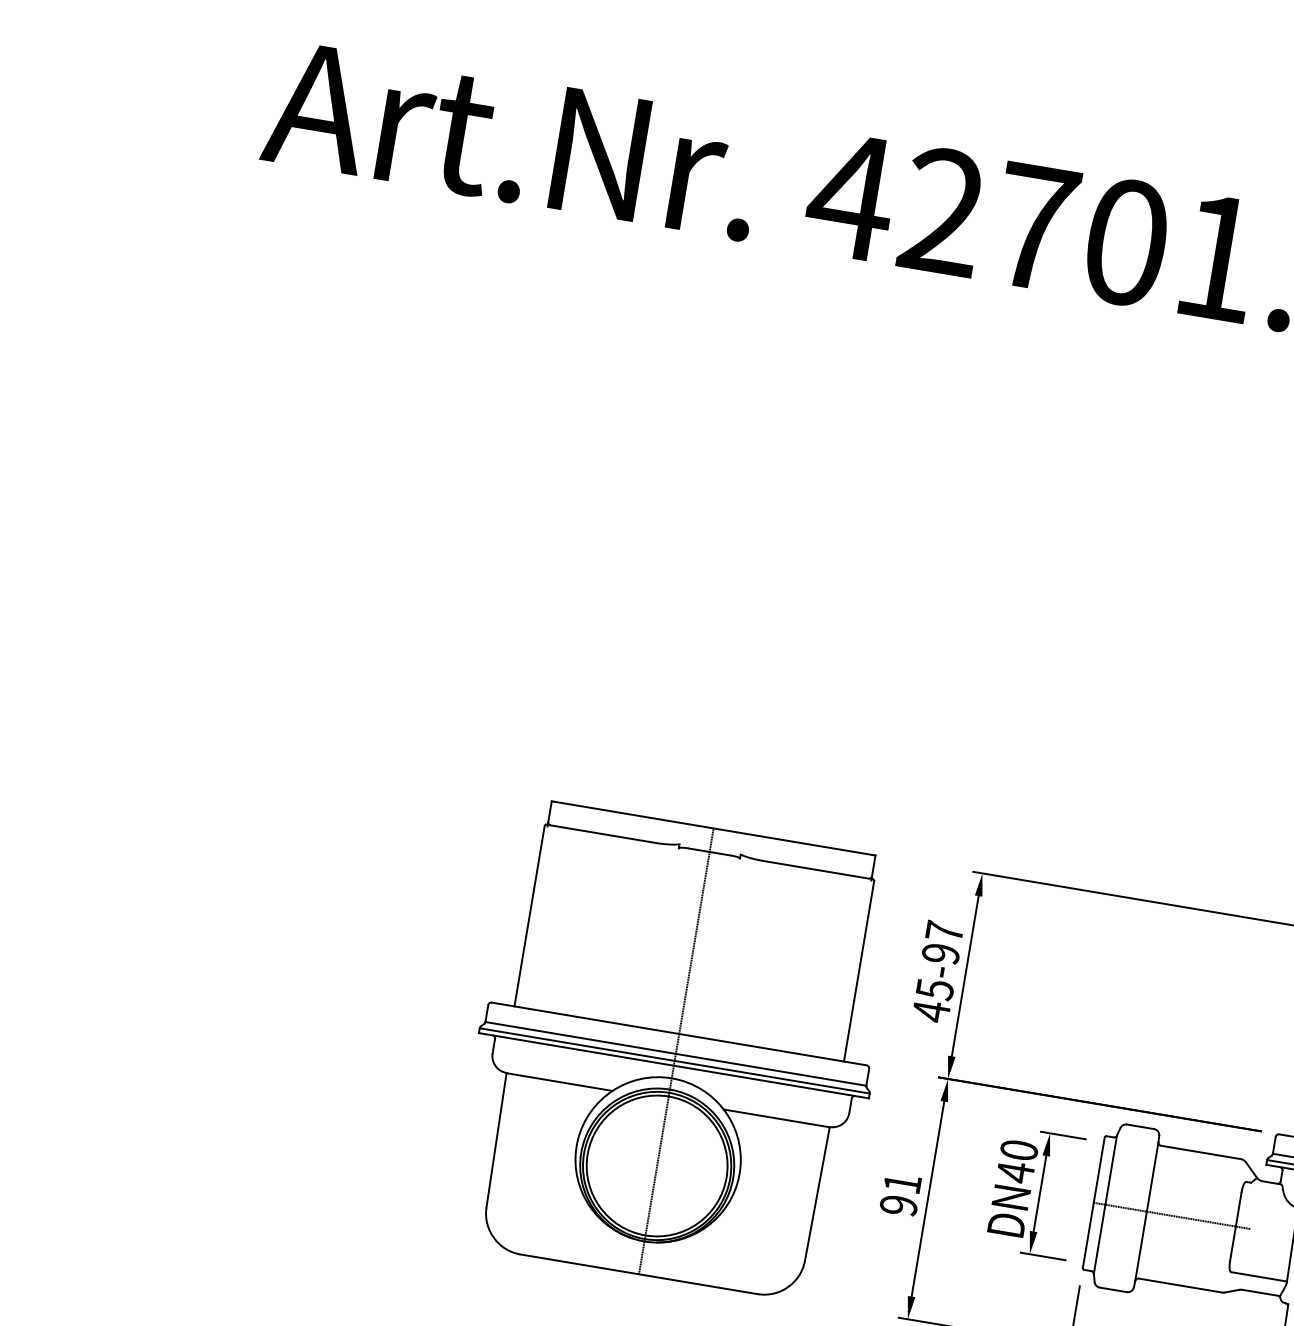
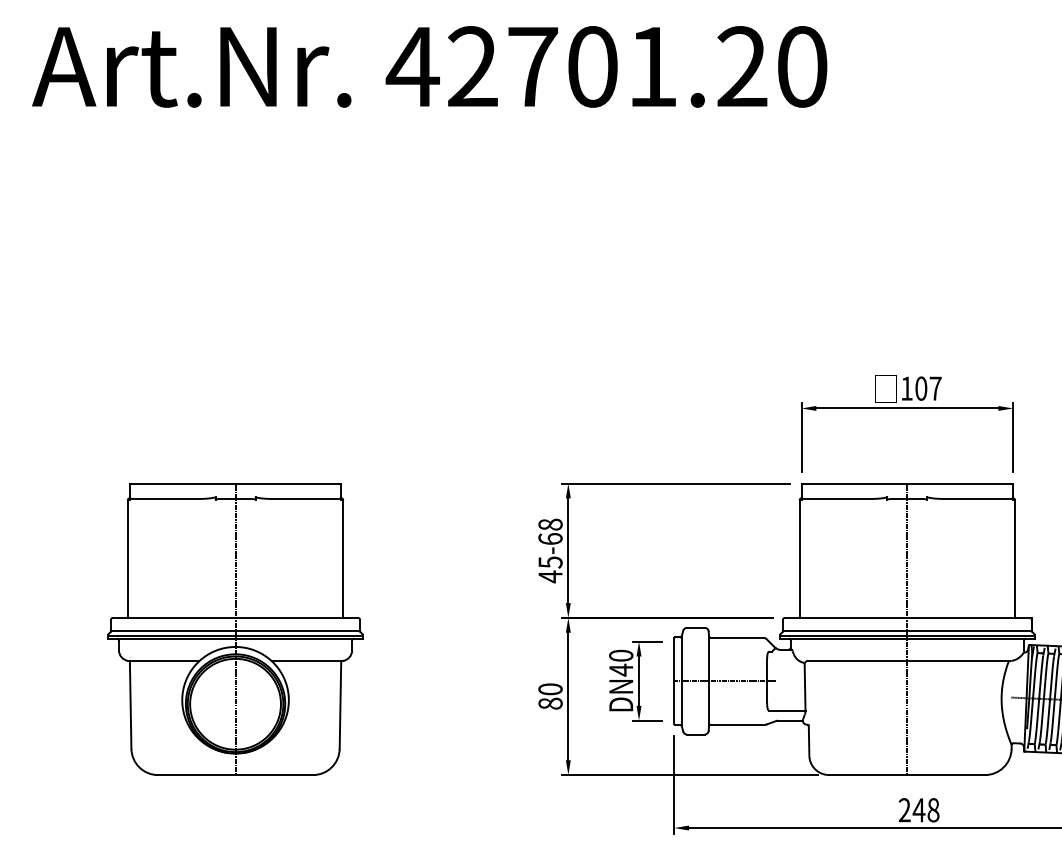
text: (942, 942) -> (550, 531), 45-97 -> 45-68
part: (676, 1051) -> (235, 629), moved
text: (900, 1194) -> (550, 696), 91 -> 80

